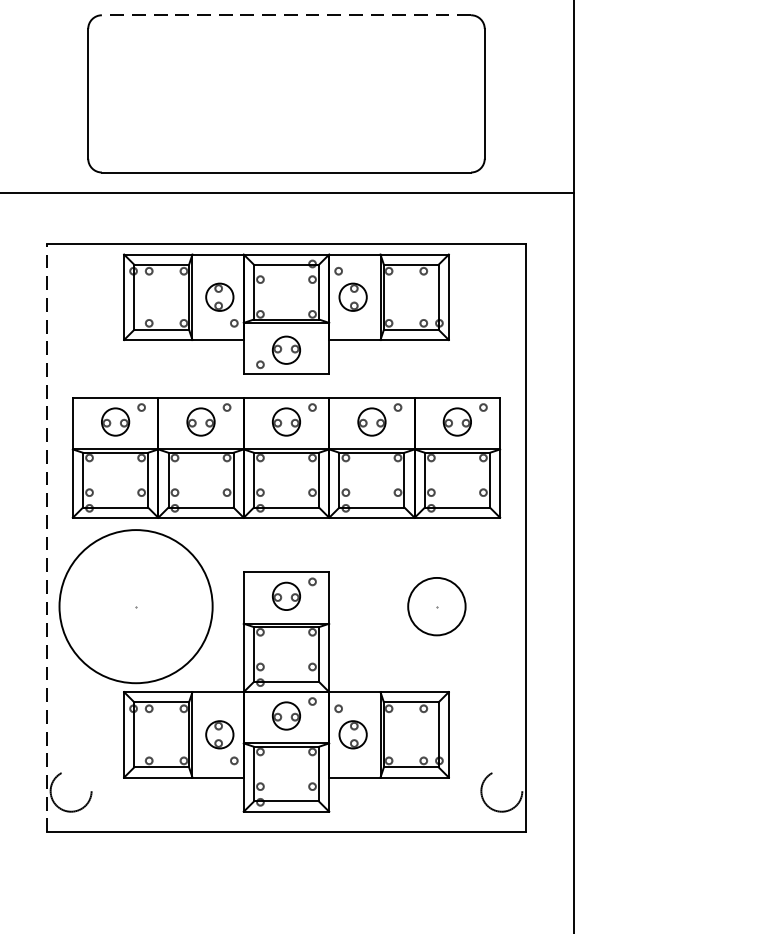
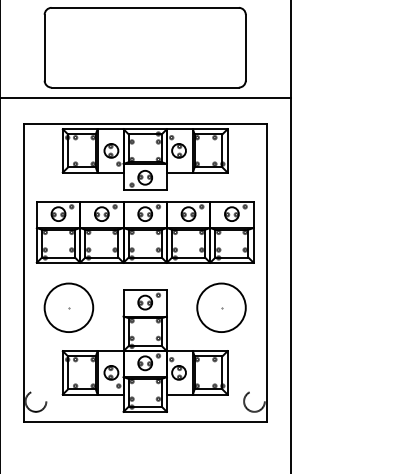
line: (287, 14) -> (145, 7), dashed -> solid
line: (46, 536) -> (23, 272), dashed -> solid
circle: (135, 605) -> (68, 307), size x0.62
circle: (436, 605) -> (221, 307), size x1.67

